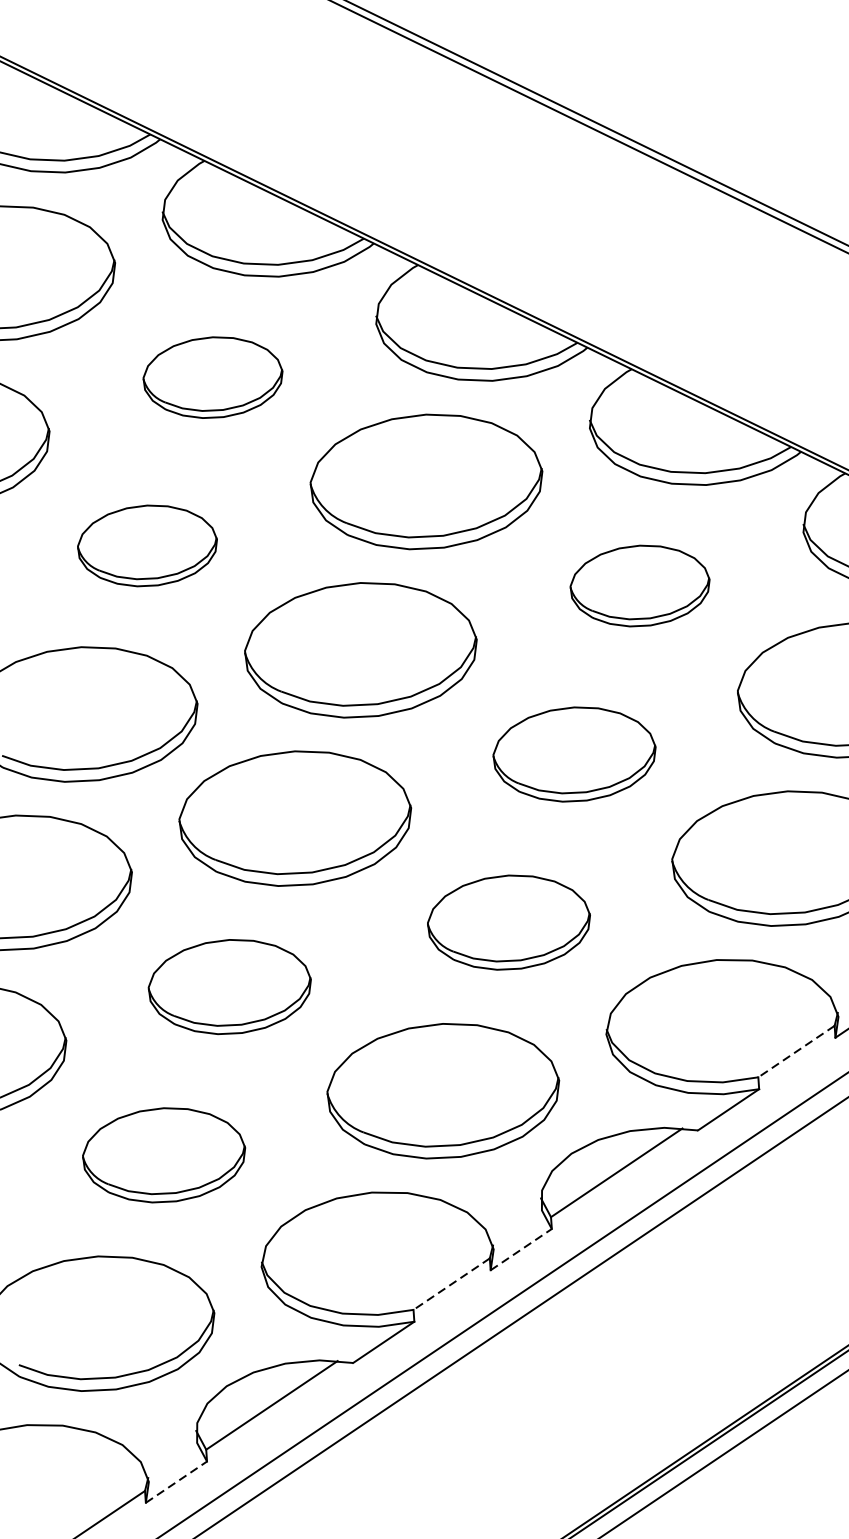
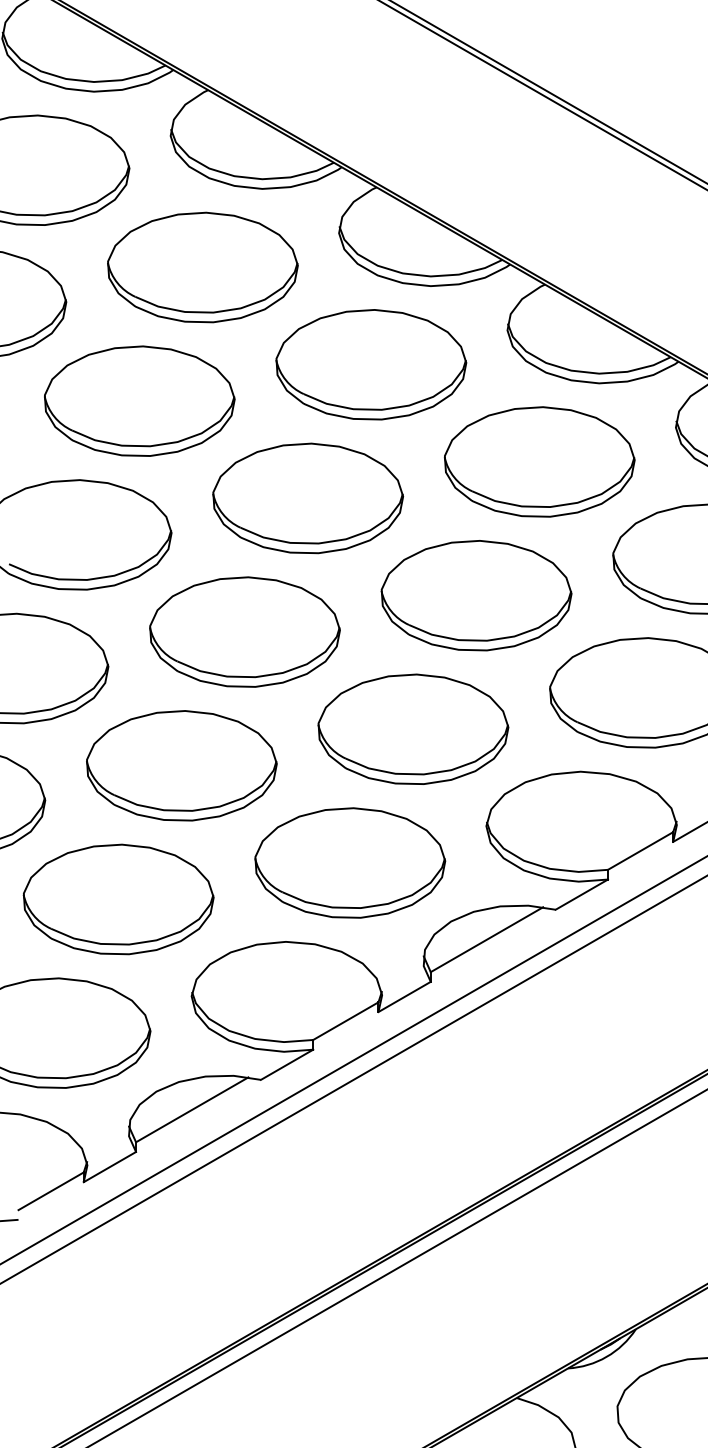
part: (212, 377) -> (202, 267), size x1.67
part: (147, 545) -> (139, 400), size x1.67
part: (640, 585) -> (539, 461), size x1.67
part: (574, 754) -> (476, 595), size x1.43
part: (509, 921) -> (413, 728), size x1.43
part: (229, 986) -> (181, 765), size x1.43
line: (796, 1052) -> (640, 851), dashed -> solid
part: (164, 1155) -> (118, 899), size x1.43
line: (522, 1249) -> (405, 996), dashed -> solid
line: (451, 1284) -> (345, 1021), dashed -> solid
line: (177, 1481) -> (110, 1166), dashed -> solid

